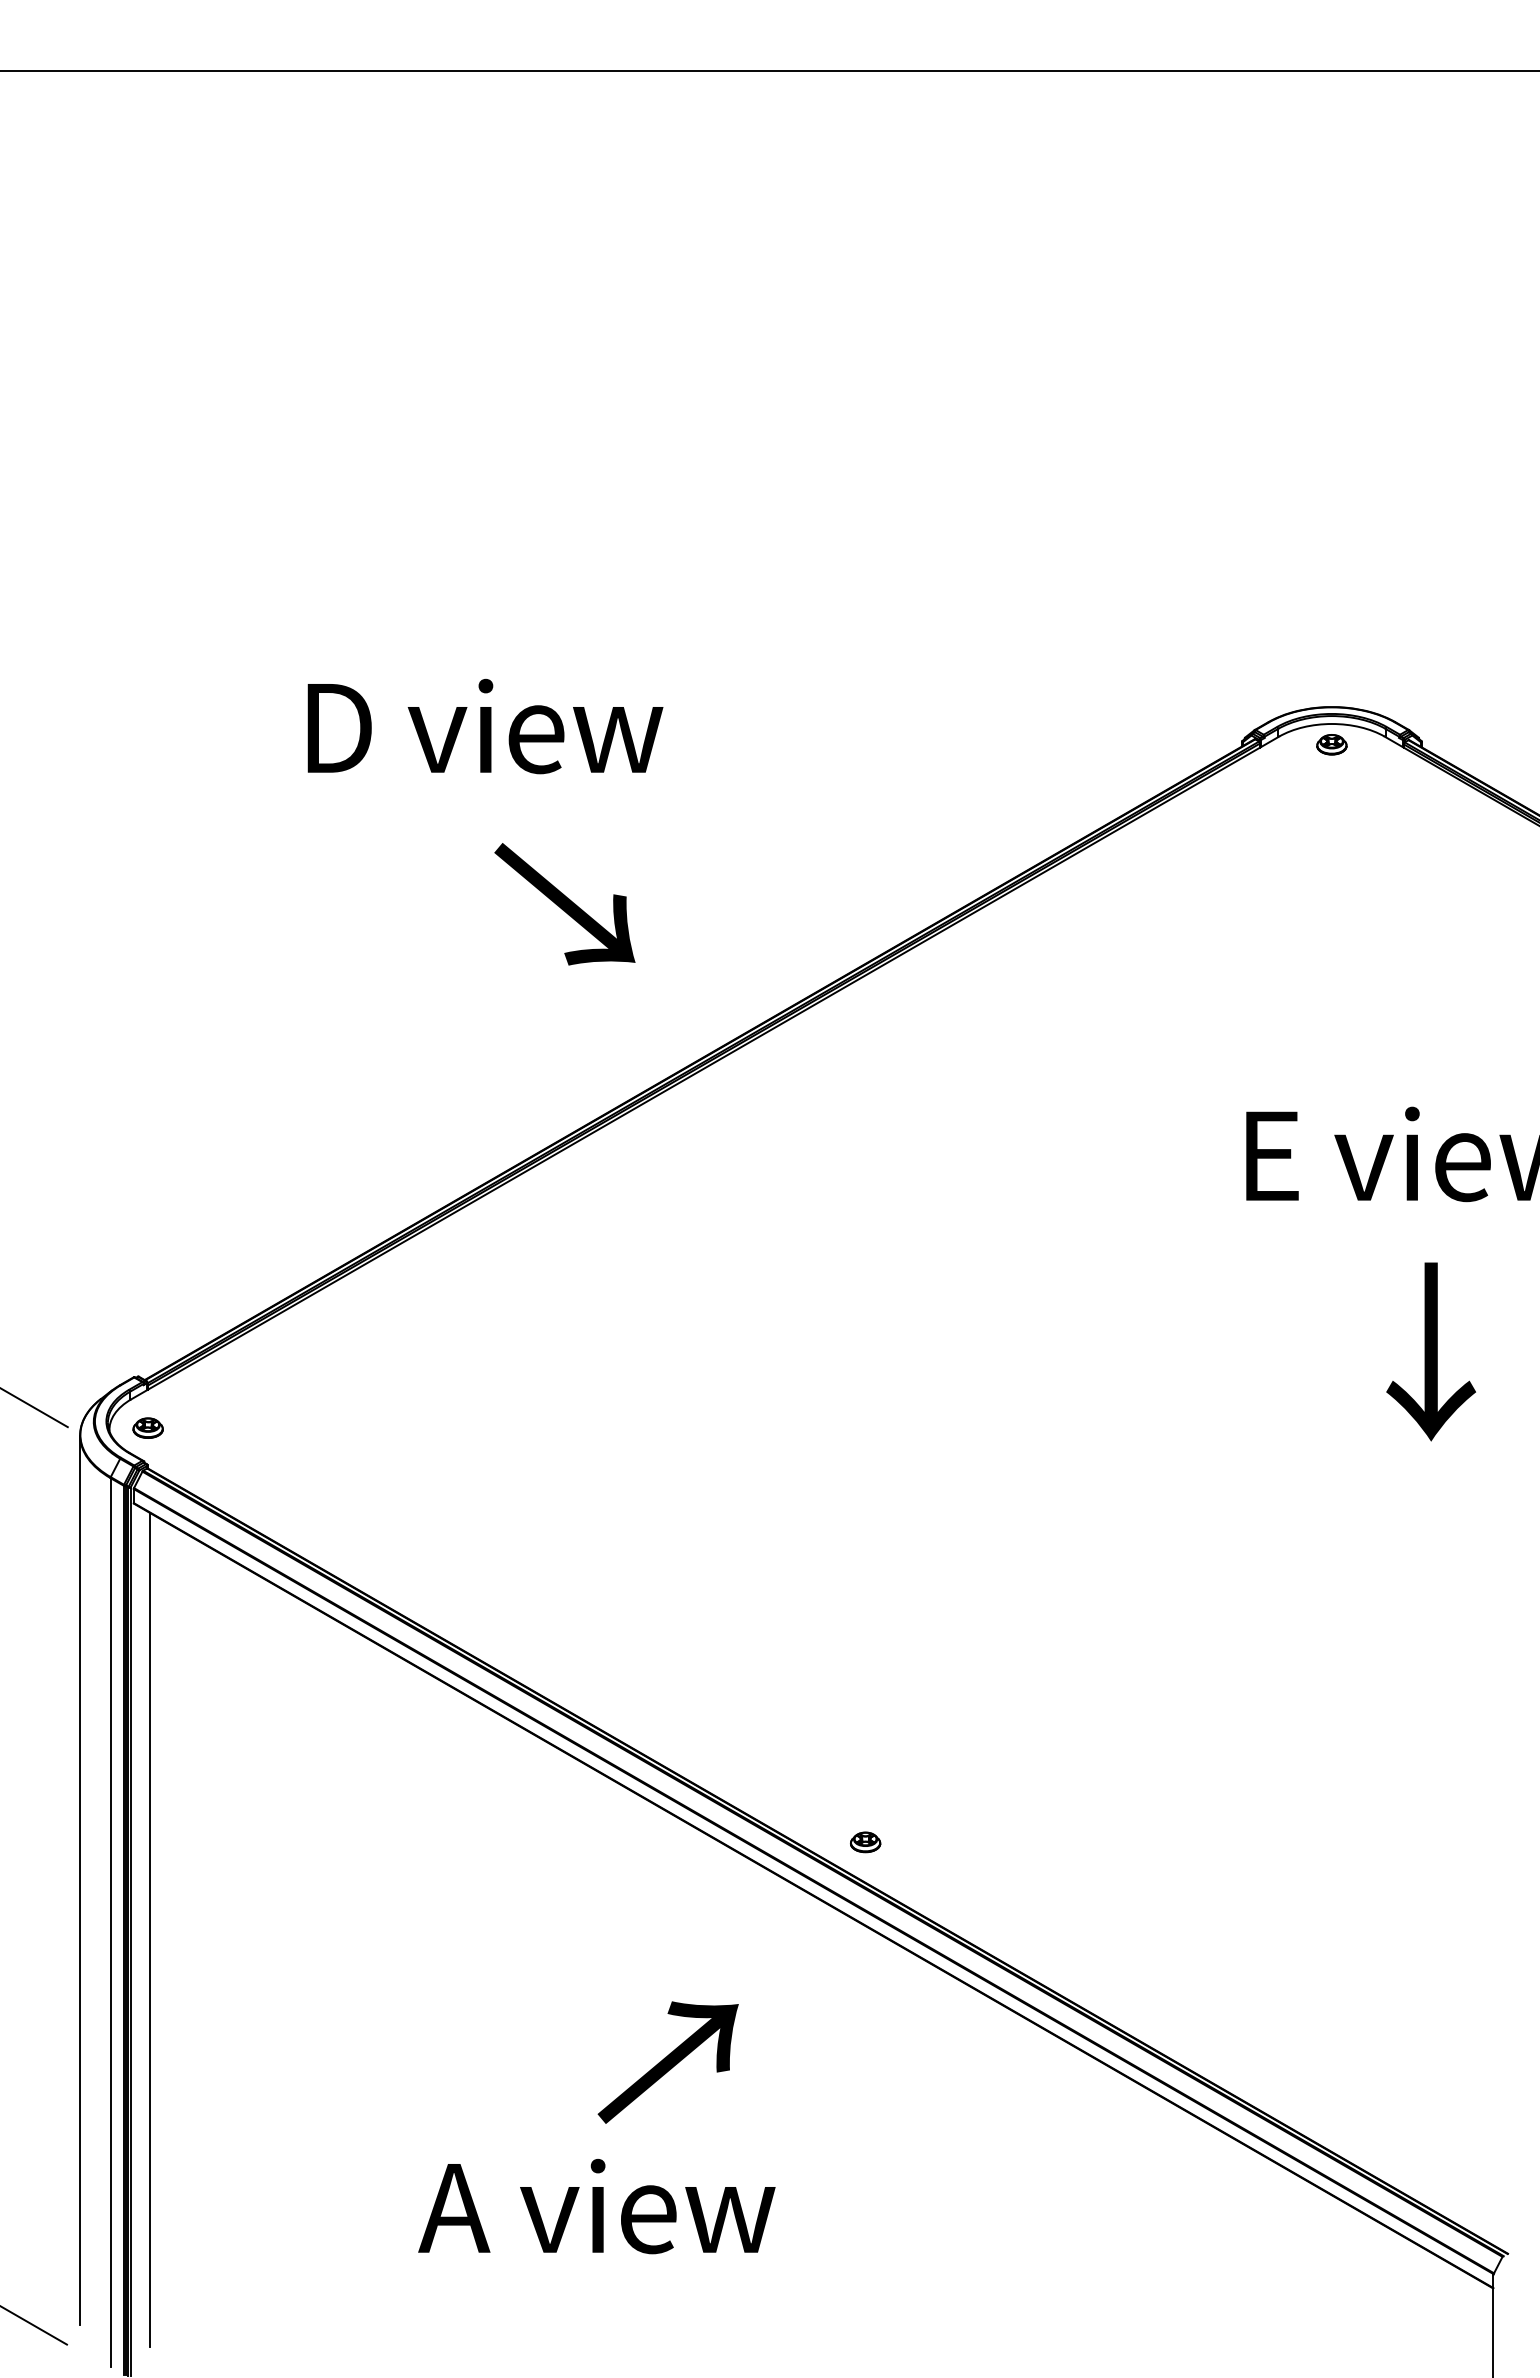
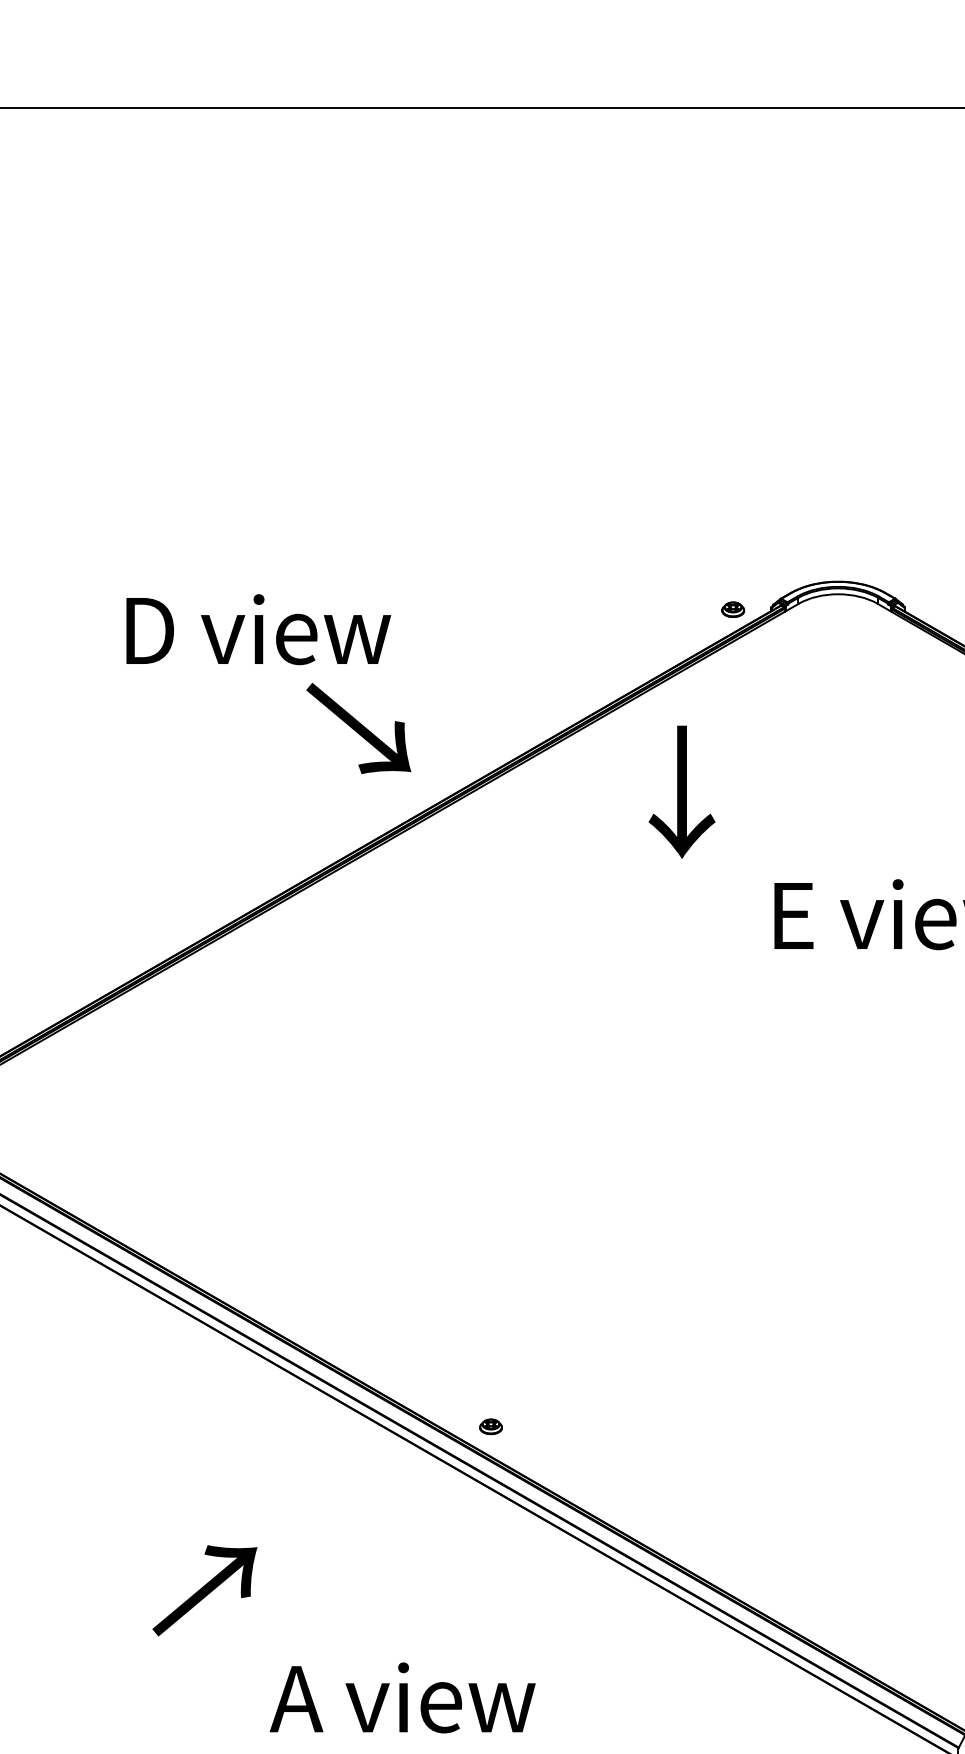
text: (485, 726) -> (258, 629), moved
part: (1331, 744) -> (732, 609), moved
text: (564, 904) -> (358, 728), moved
text: (1430, 1351) -> (681, 791), moved
text: (667, 2062) -> (204, 1590), moved
text: (596, 2206) -> (402, 1697), moved

